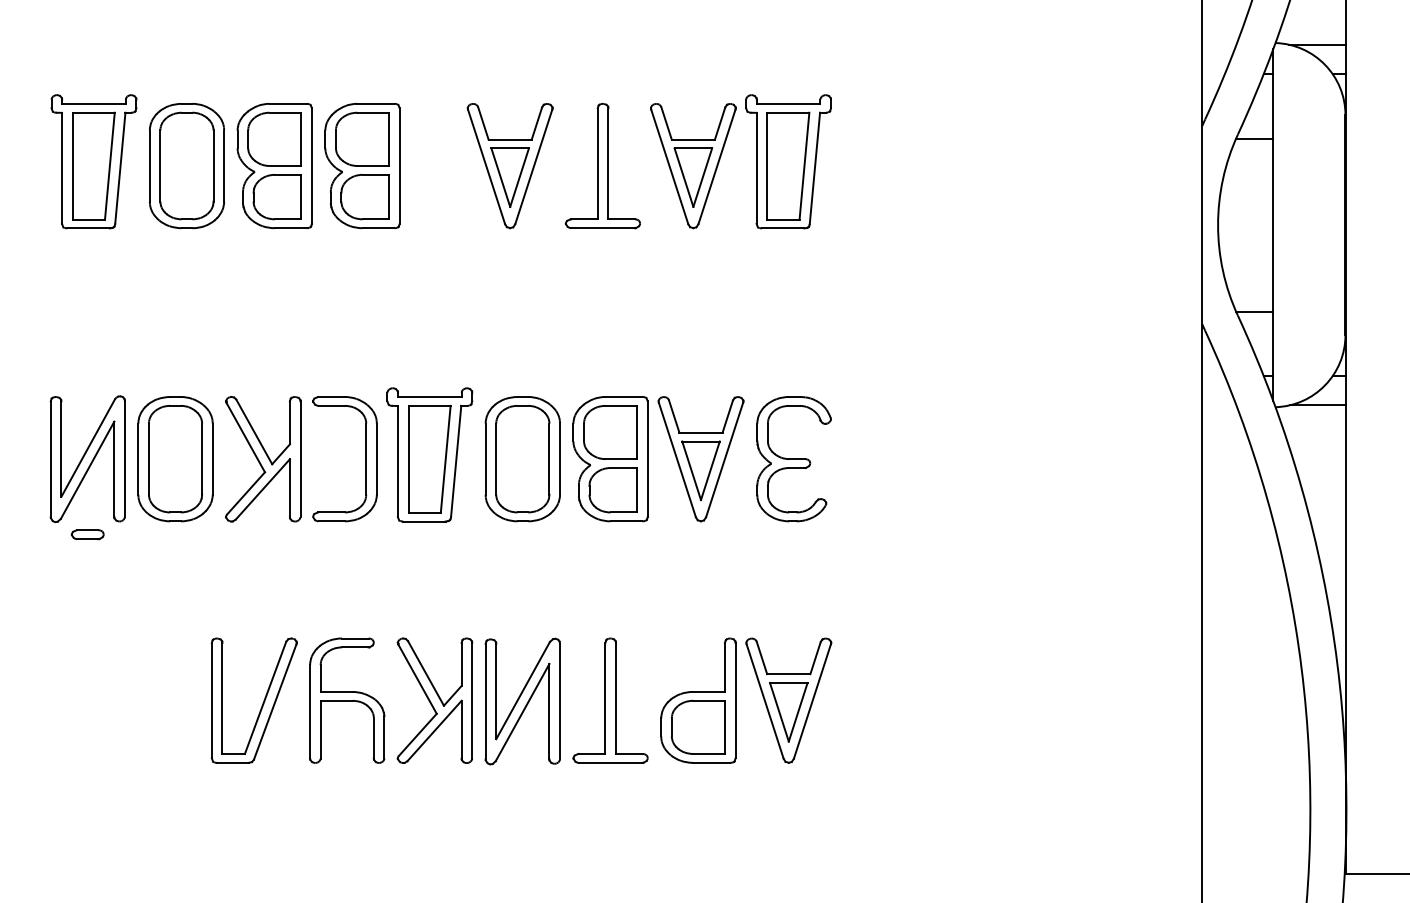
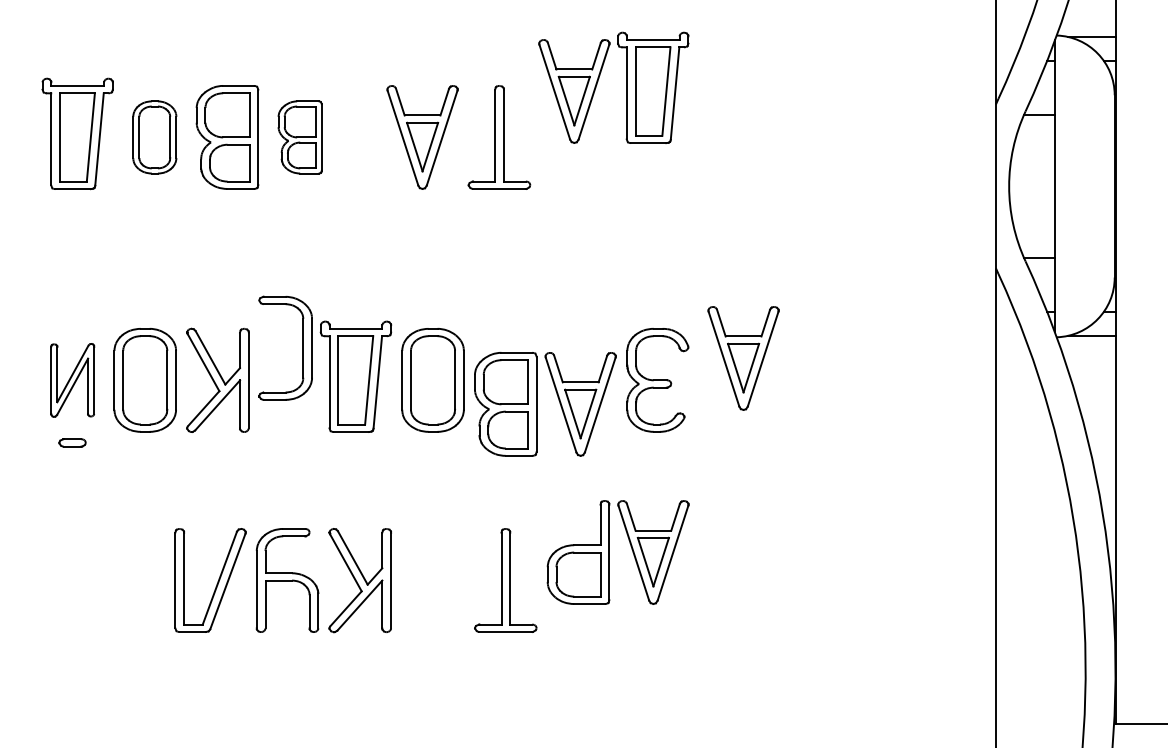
part: (756, 161) -> (626, 87), moved
part: (186, 166) -> (154, 137), size x0.7
part: (361, 166) -> (299, 137), size x0.7
part: (897, 432) -> (743, 358), added
part: (365, 458) -> (302, 347), moved
part: (87, 459) -> (72, 380), size x0.7
part: (648, 459) -> (537, 404), moved
part: (735, 700) -> (609, 552), moved
part: (522, 701) -> (432, 581), removed

